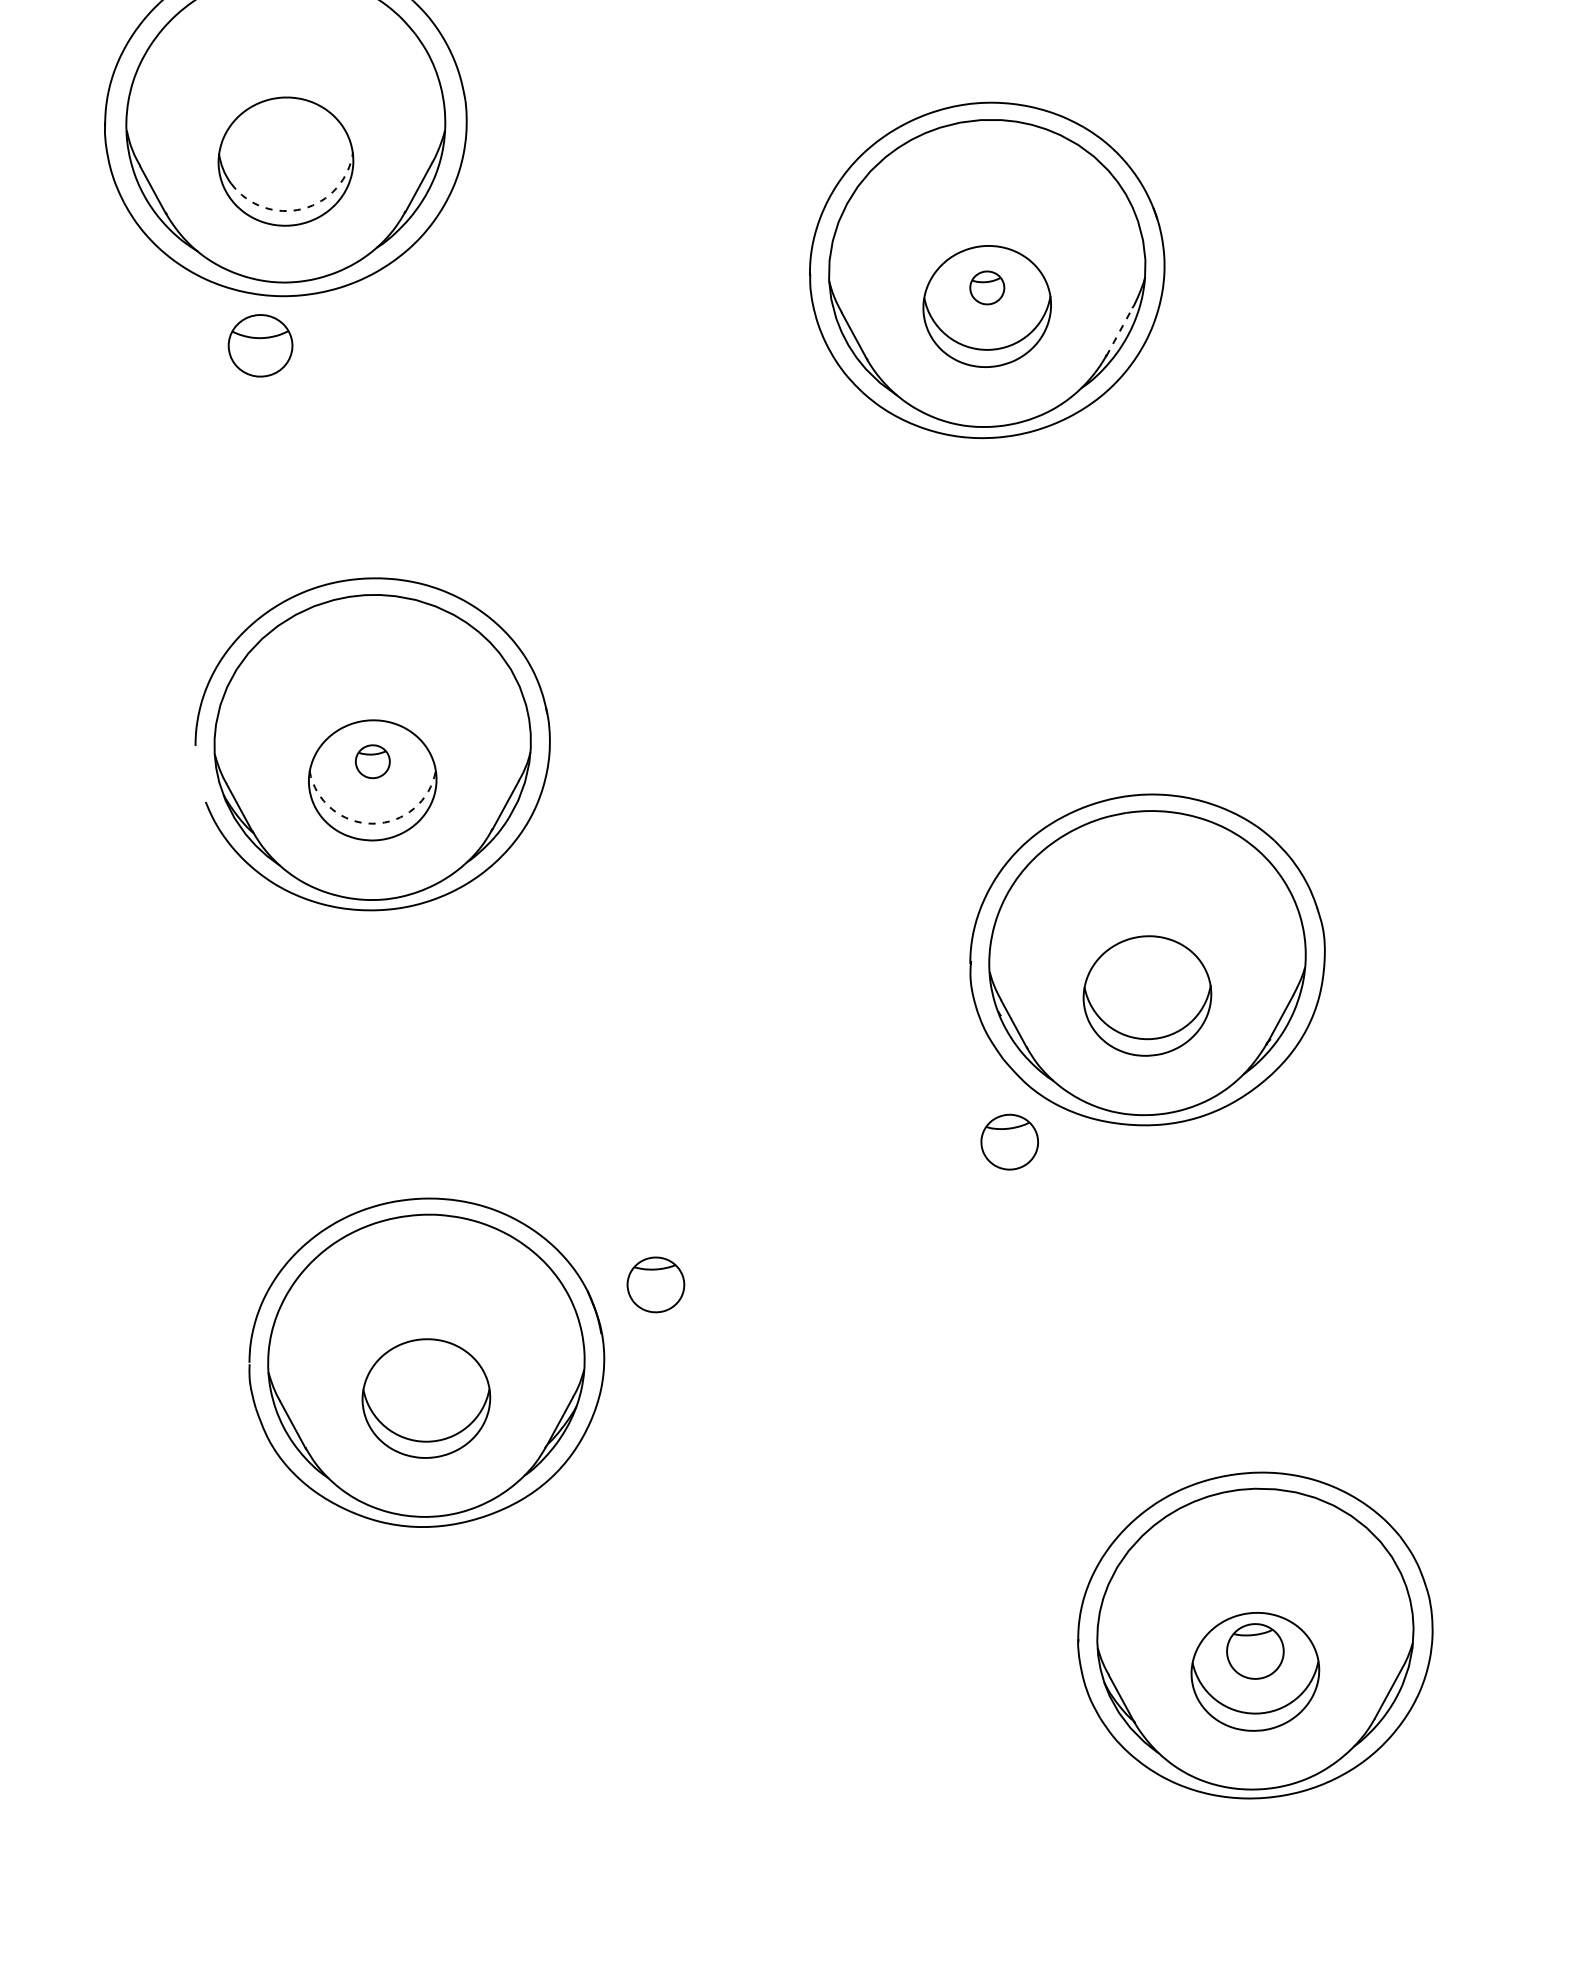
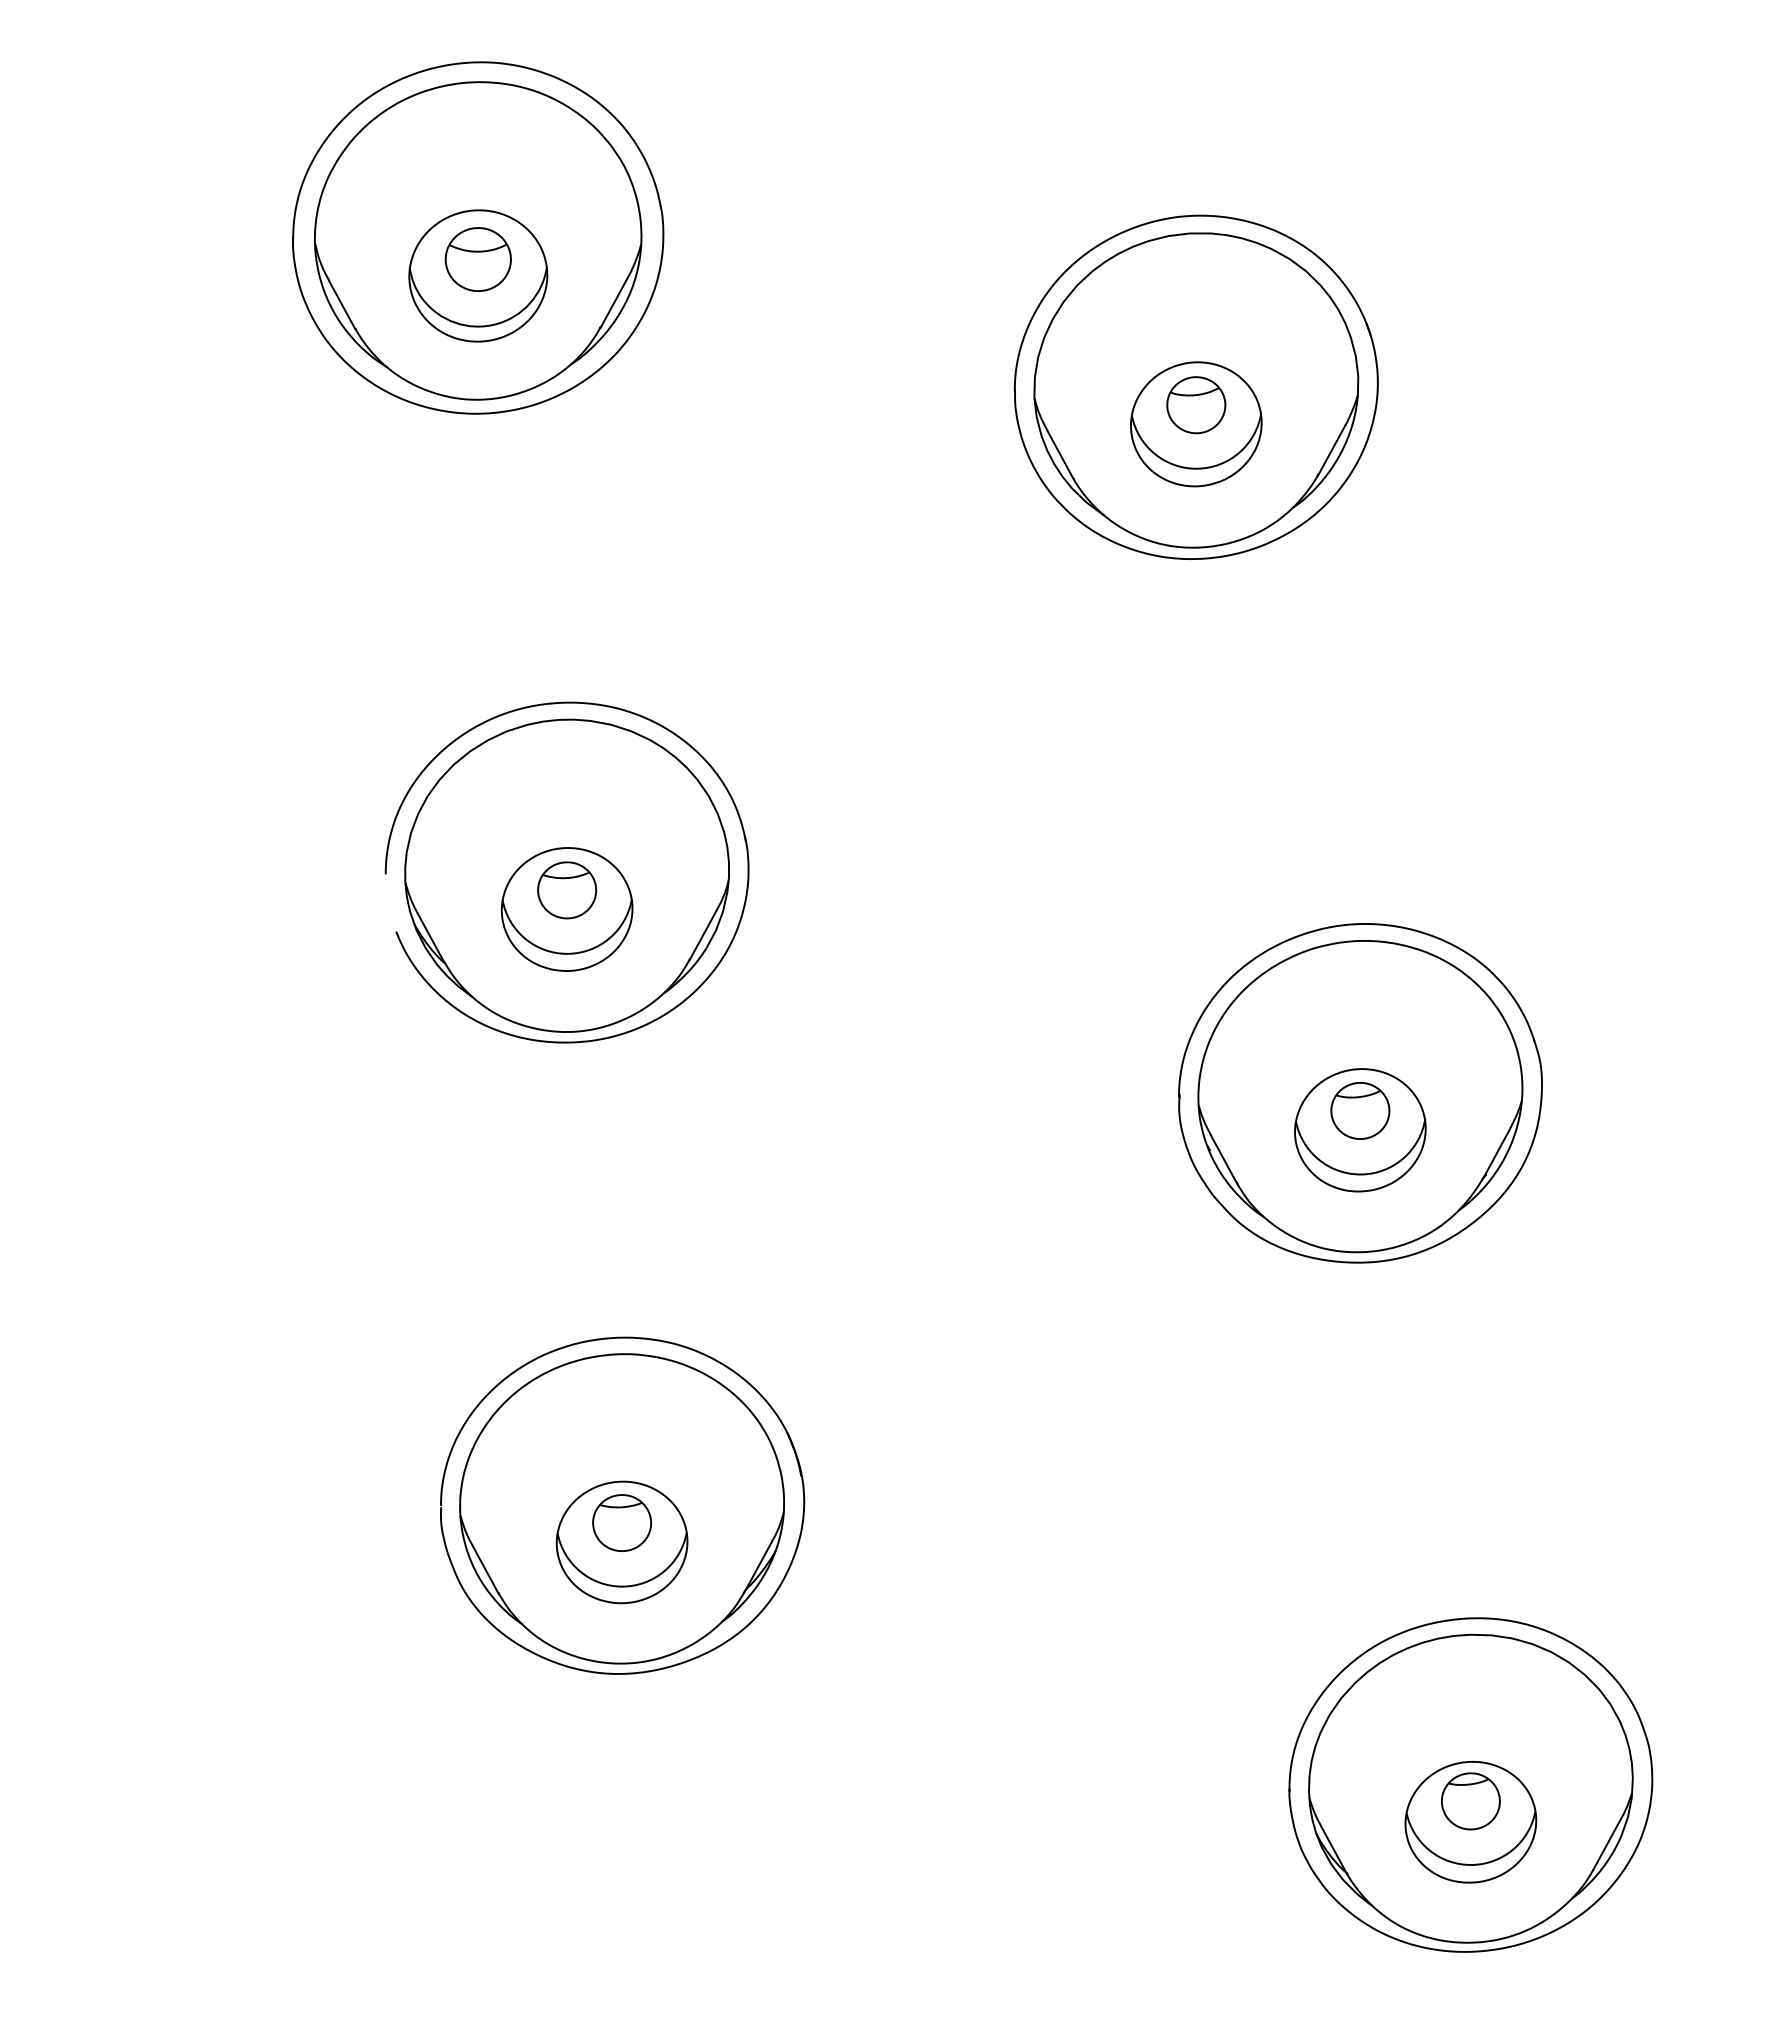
arc: (302, 209) -> (495, 324), dashed -> solid
part: (987, 288) -> (1196, 405), size x1.67
line: (1119, 332) -> (1331, 450), dashed -> solid
part: (259, 345) -> (477, 259), moved
part: (373, 761) -> (567, 890), size x1.67
arc: (373, 823) -> (567, 953), dashed -> solid
part: (1009, 1141) -> (1360, 1110), moved
part: (656, 1284) -> (622, 1522), moved

